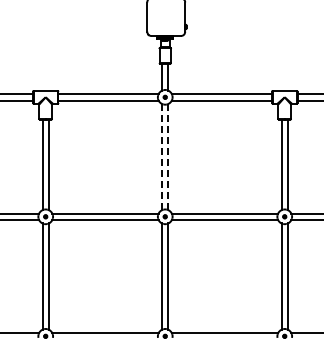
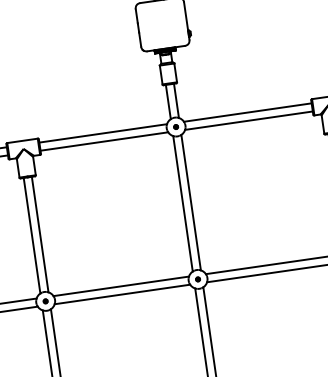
line: (168, 156) -> (191, 201), dashed -> solid
line: (162, 157) -> (183, 204), dashed -> solid

